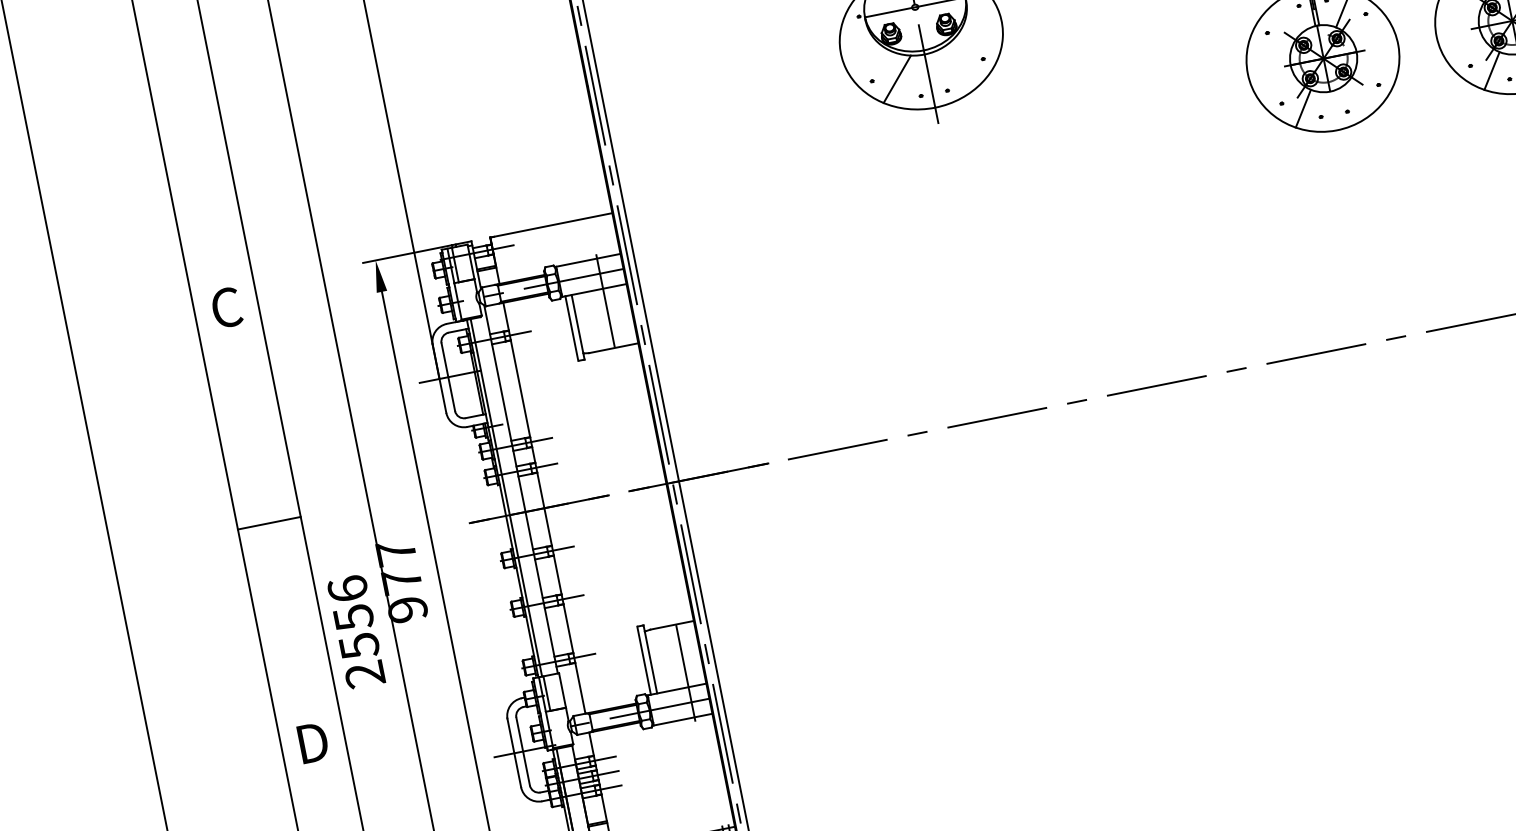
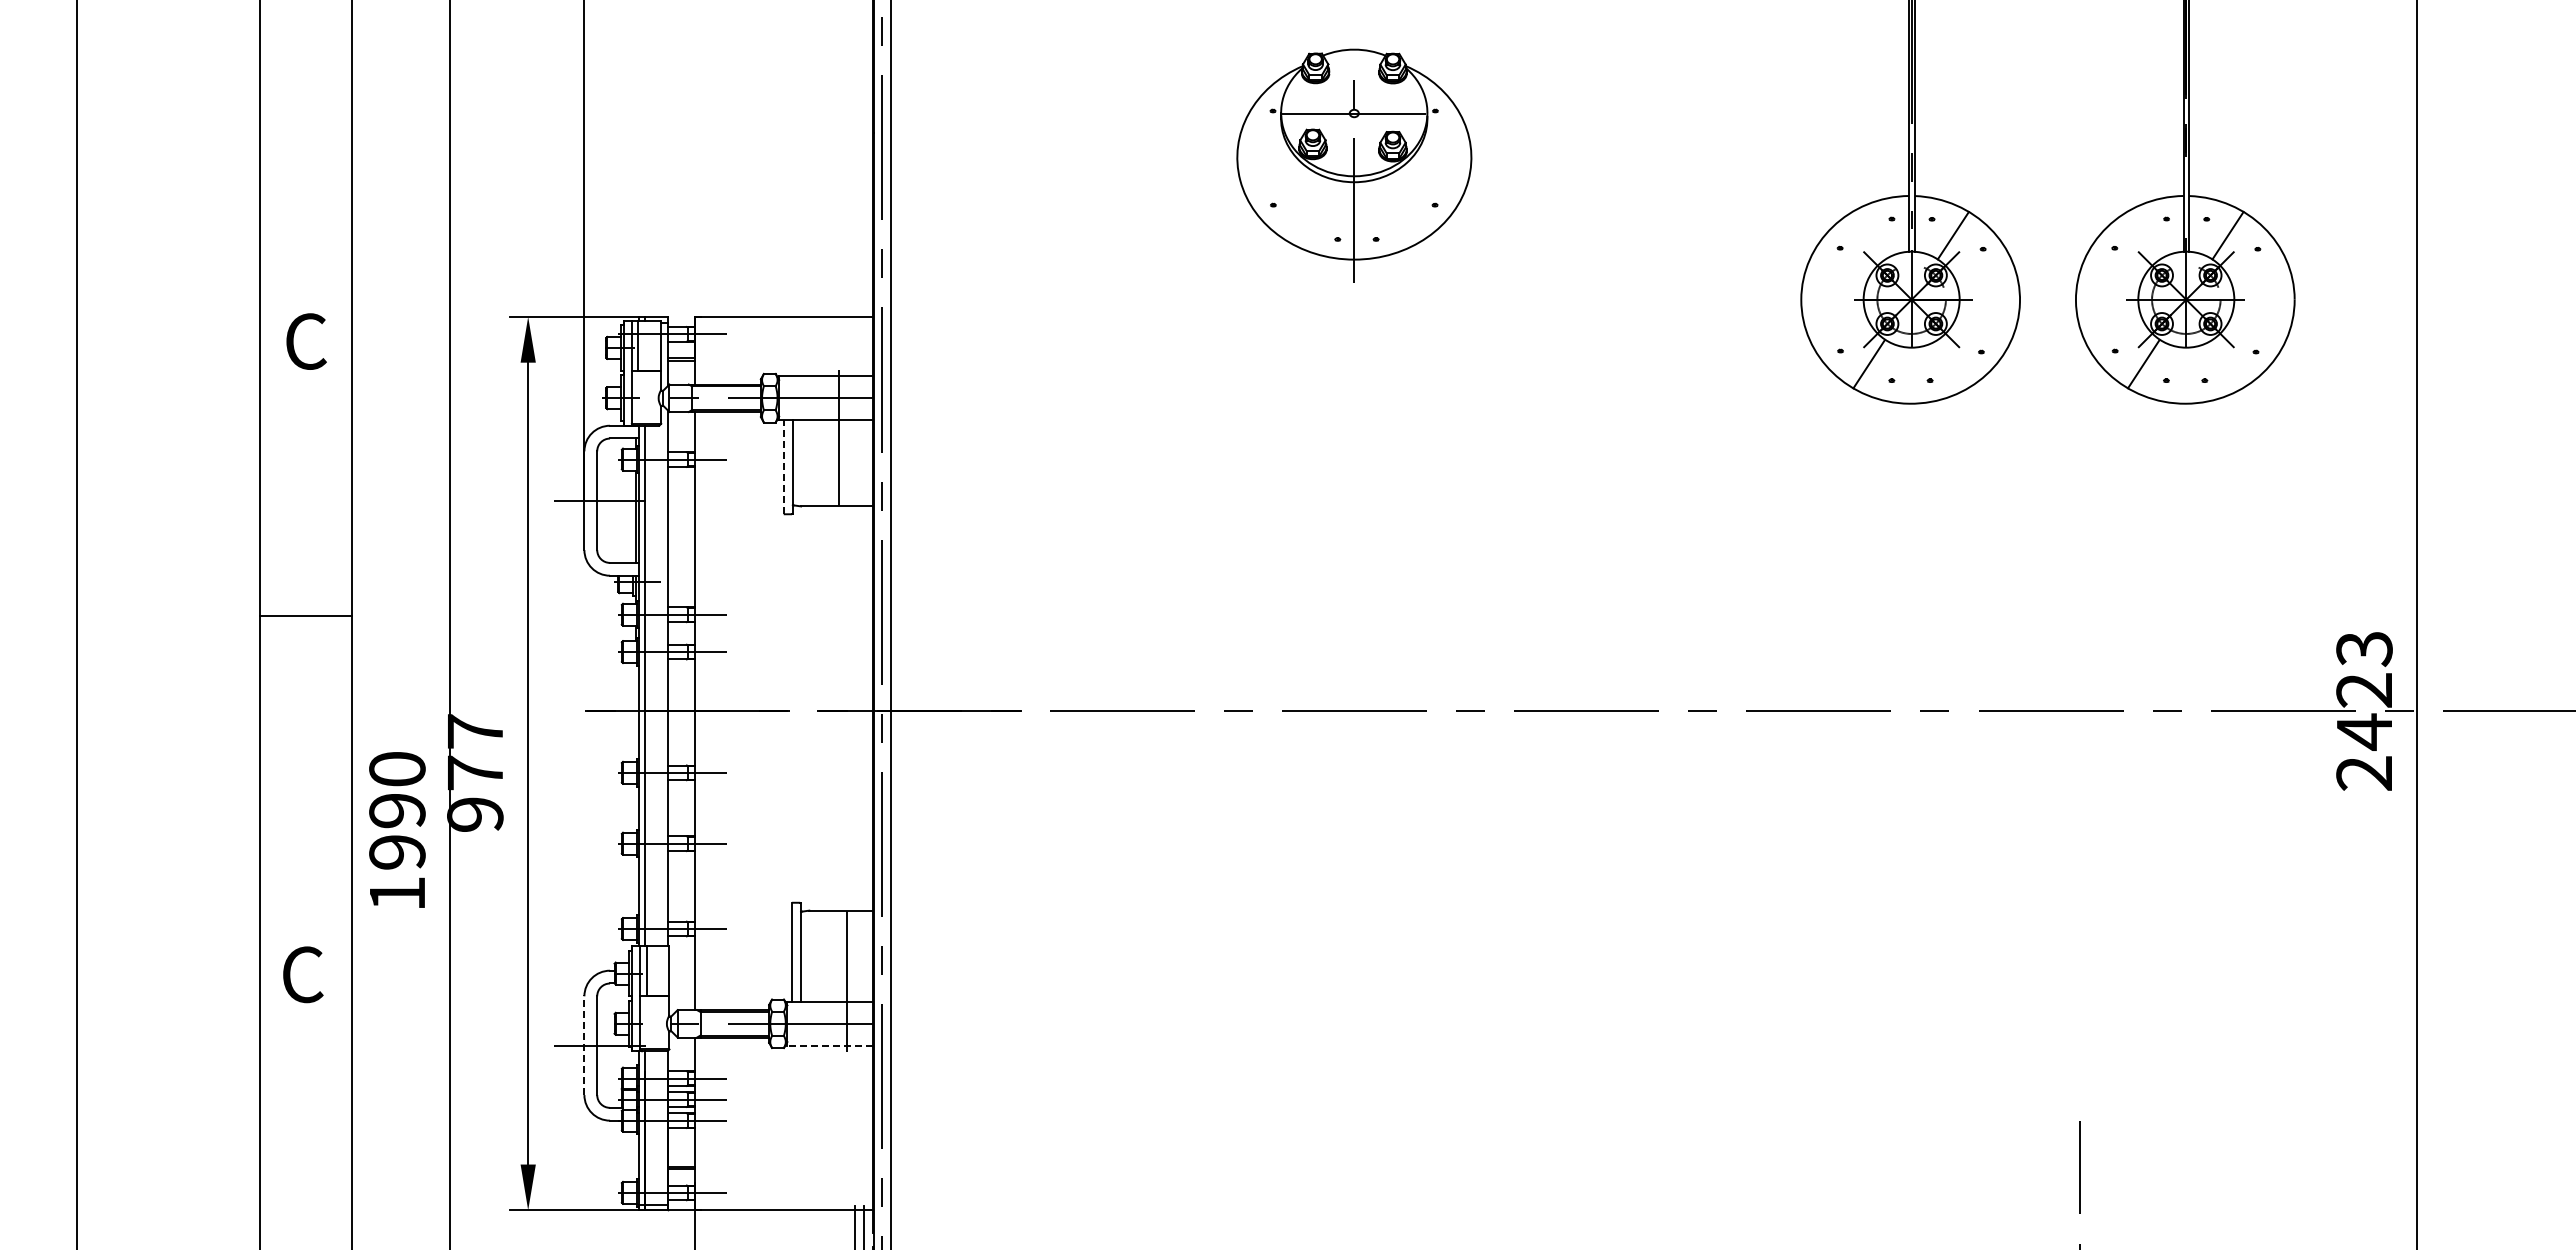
line: (896, 78) -> (1308, 208), removed
line: (571, 328) -> (783, 466), solid -> dashed
line: (269, 523) -> (305, 616), moved
text: (356, 631) -> (397, 831), 2556 -> 1990
line: (683, 719) -> (830, 1045), solid -> dashed
text: (312, 742) -> (304, 974), D -> С
line: (514, 752) -> (584, 1044), solid -> dashed

